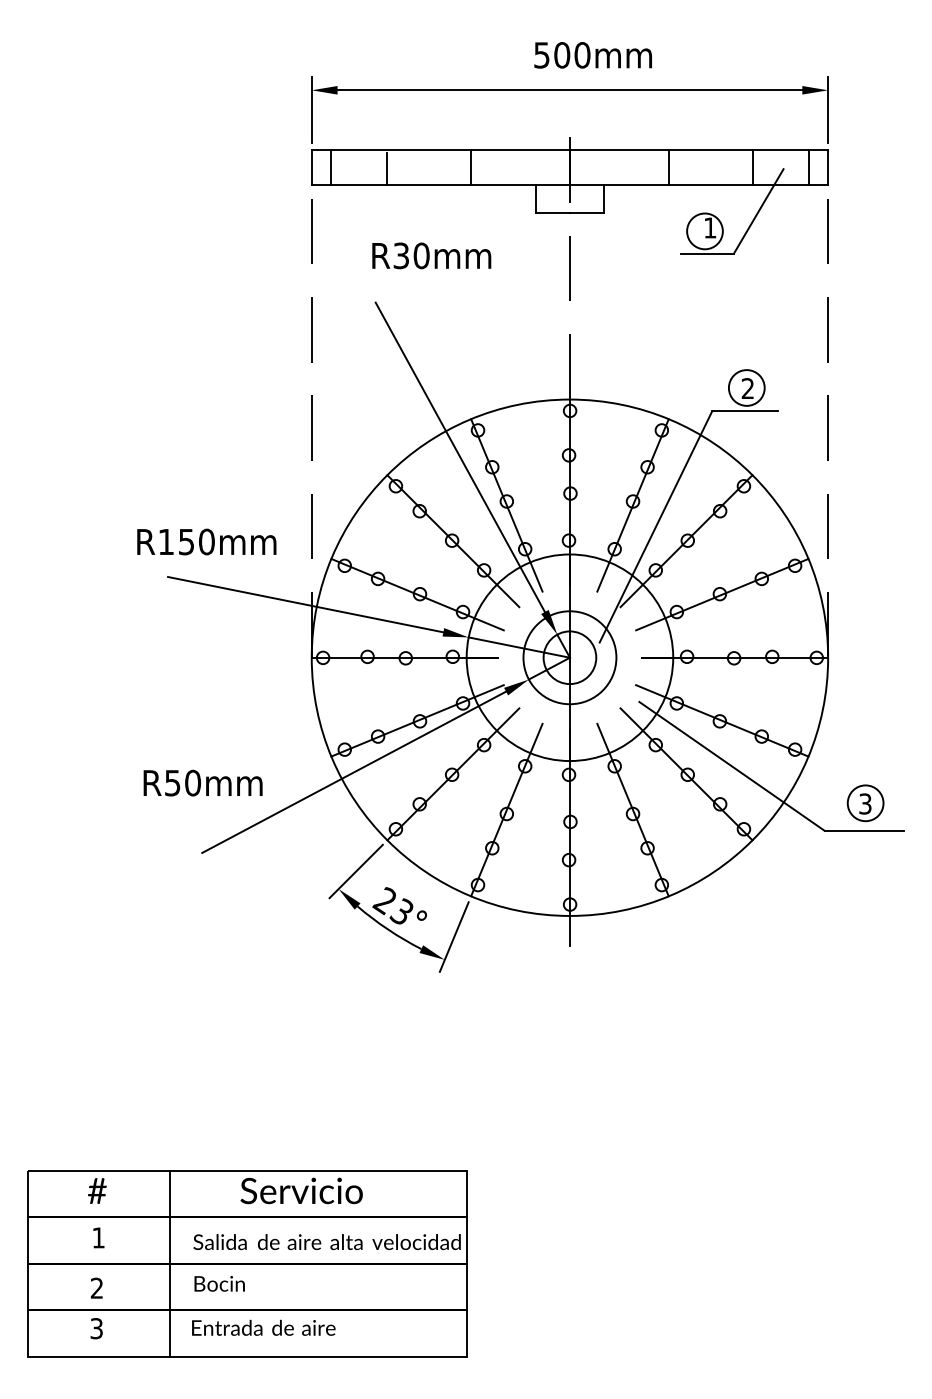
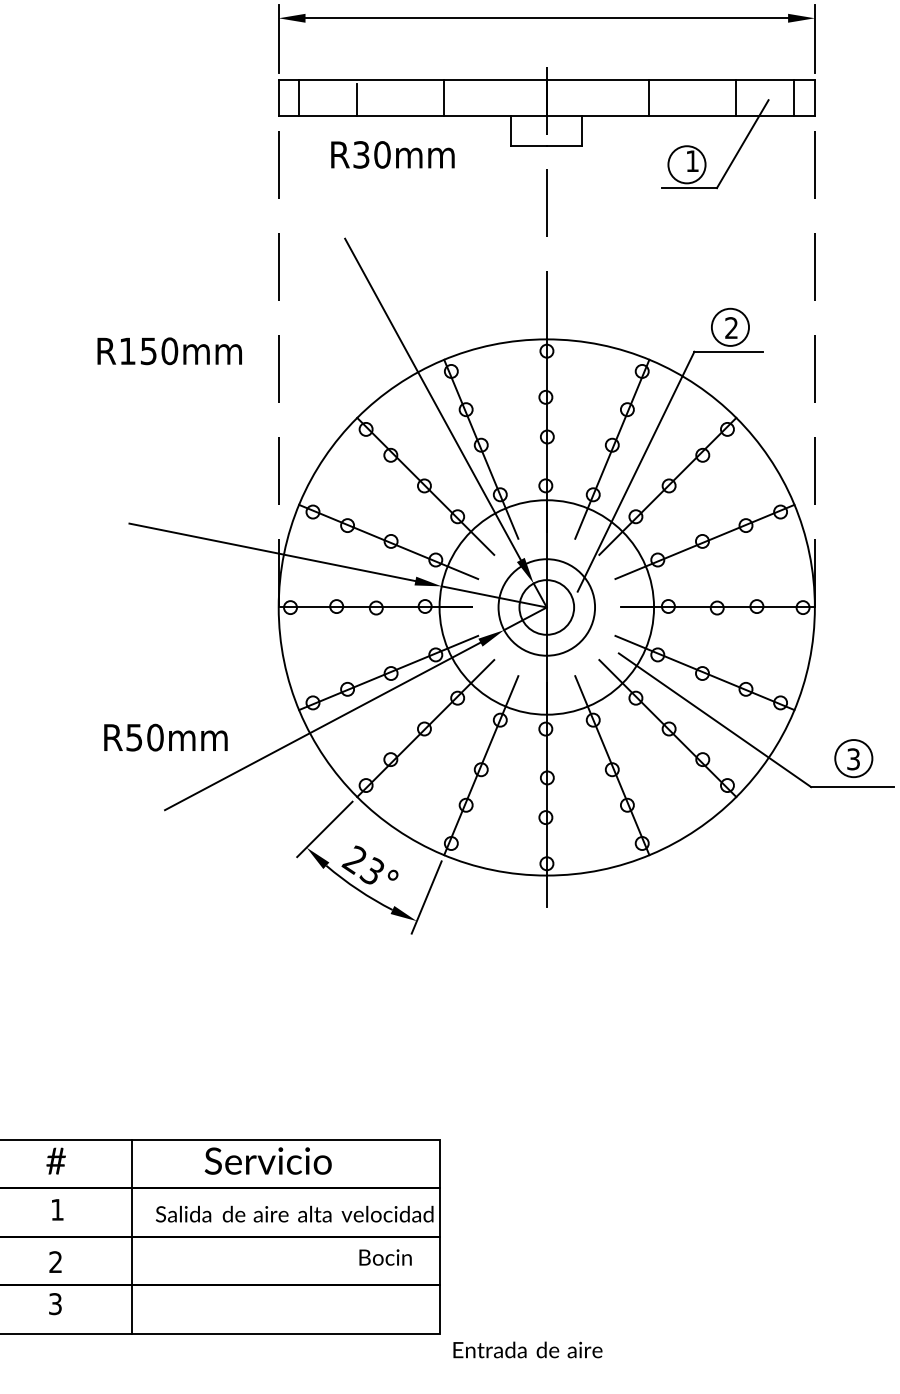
text: (431, 255) -> (392, 154), moved
text: (206, 541) -> (169, 350), moved
text: (219, 1283) -> (385, 1257), moved
text: (263, 1327) -> (527, 1349), moved

